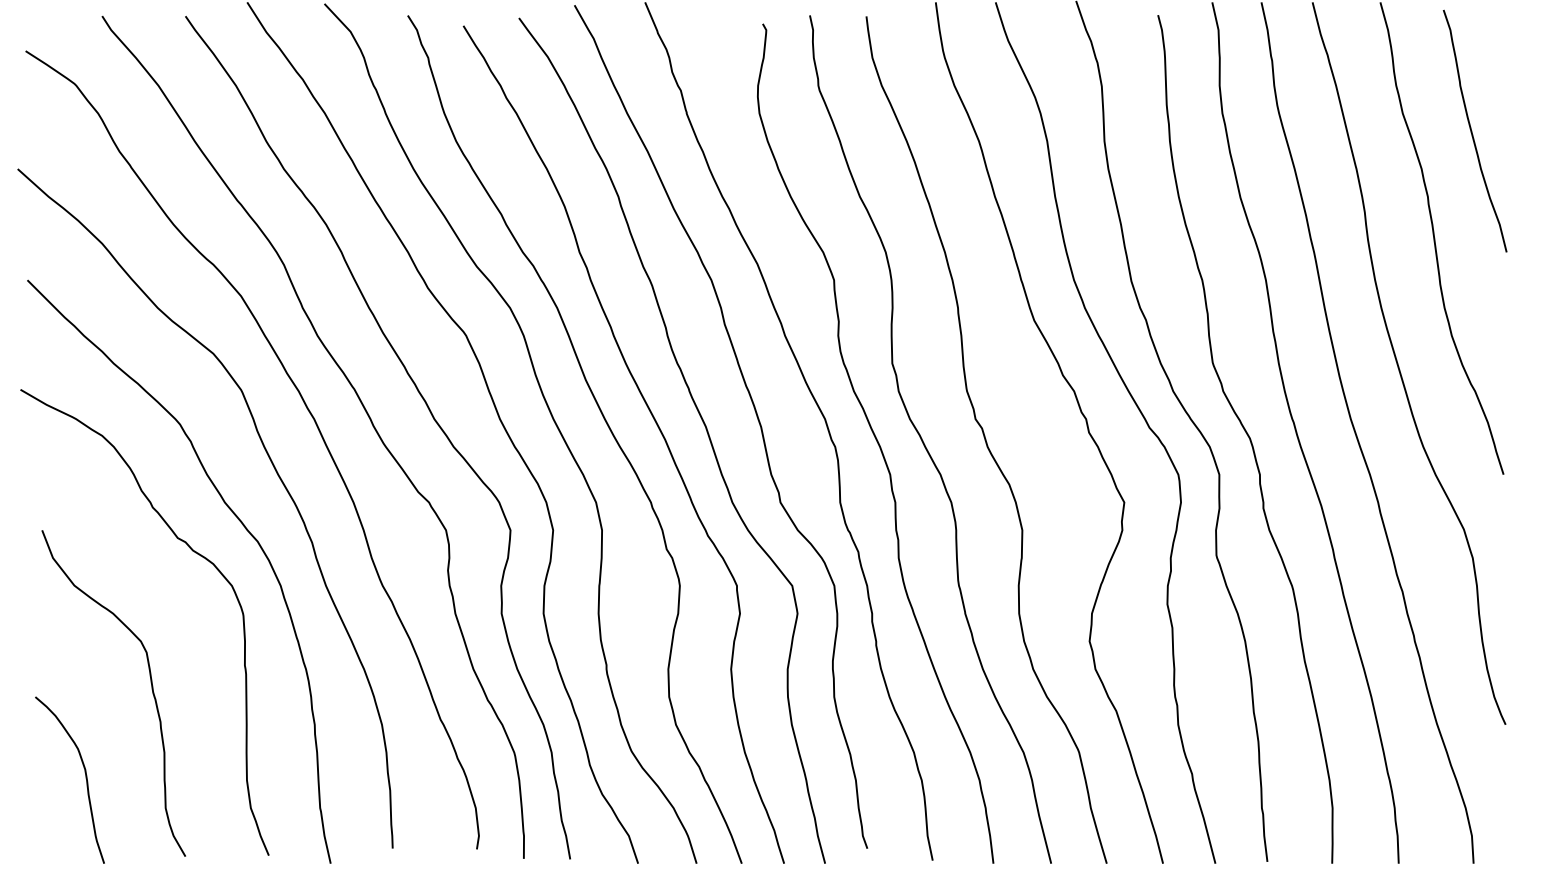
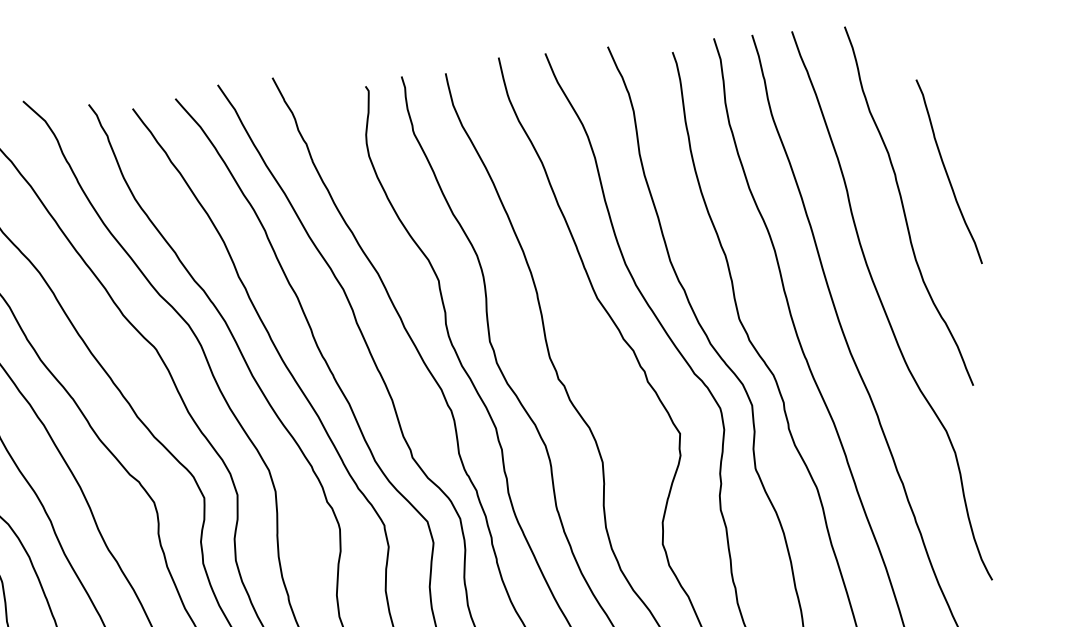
curve: (1472, 130) -> (947, 171), moved

